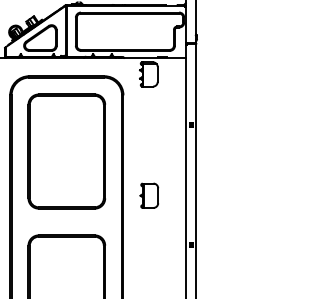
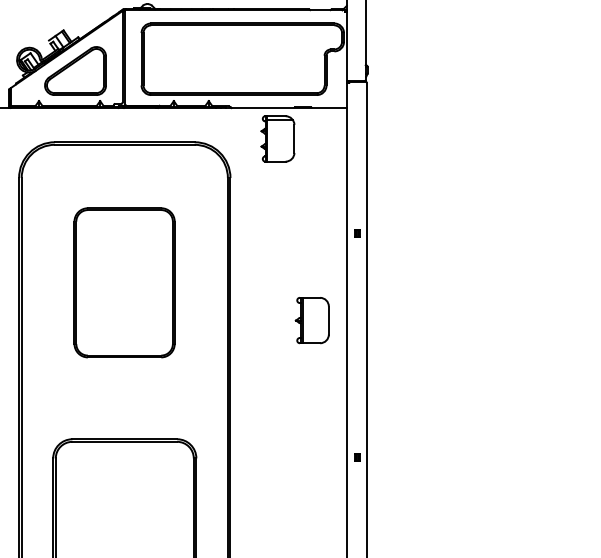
part: (66, 151) -> (124, 282), size x0.7
part: (149, 195) -> (312, 320), moved

